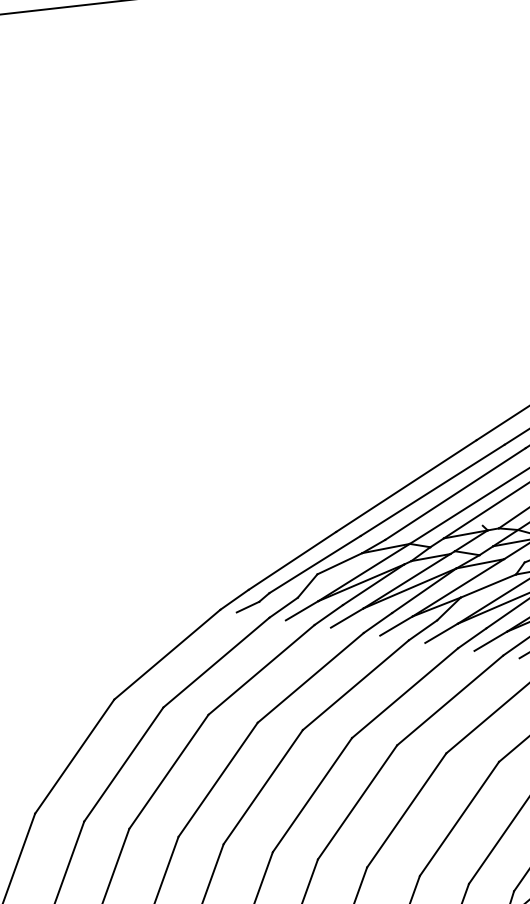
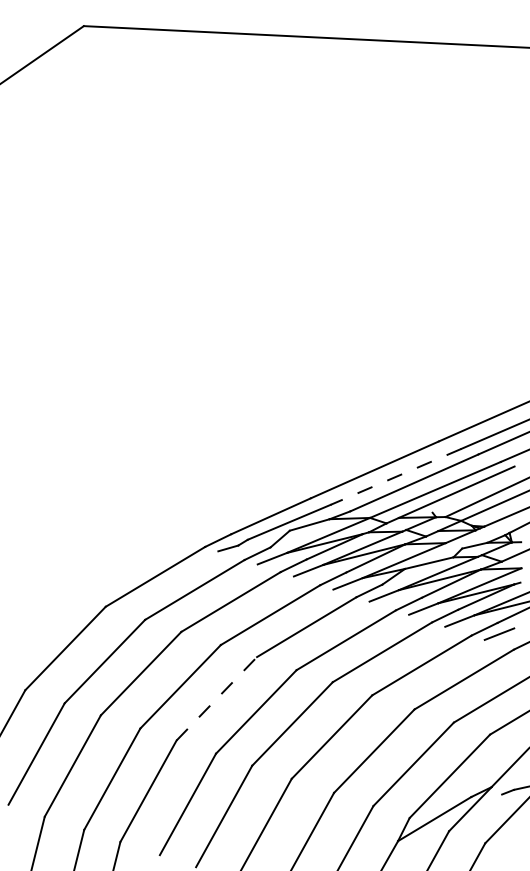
line: (432, 491) -> (395, 477), solid -> dashed
line: (262, 786) -> (216, 698), solid -> dashed

